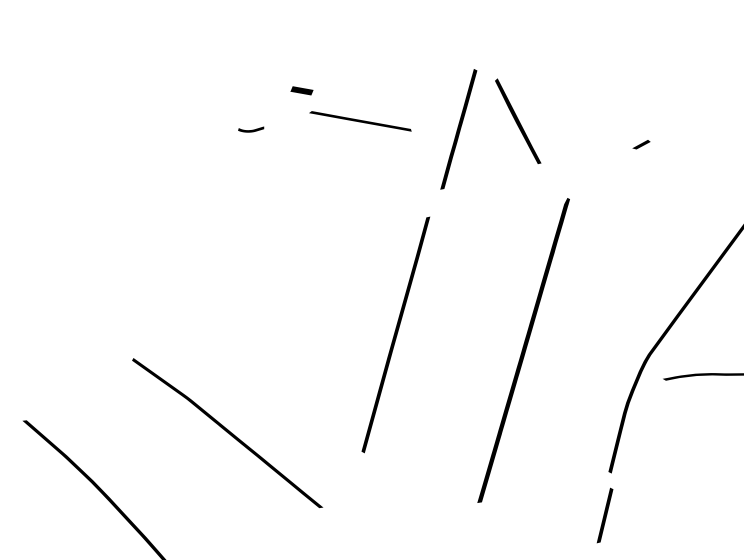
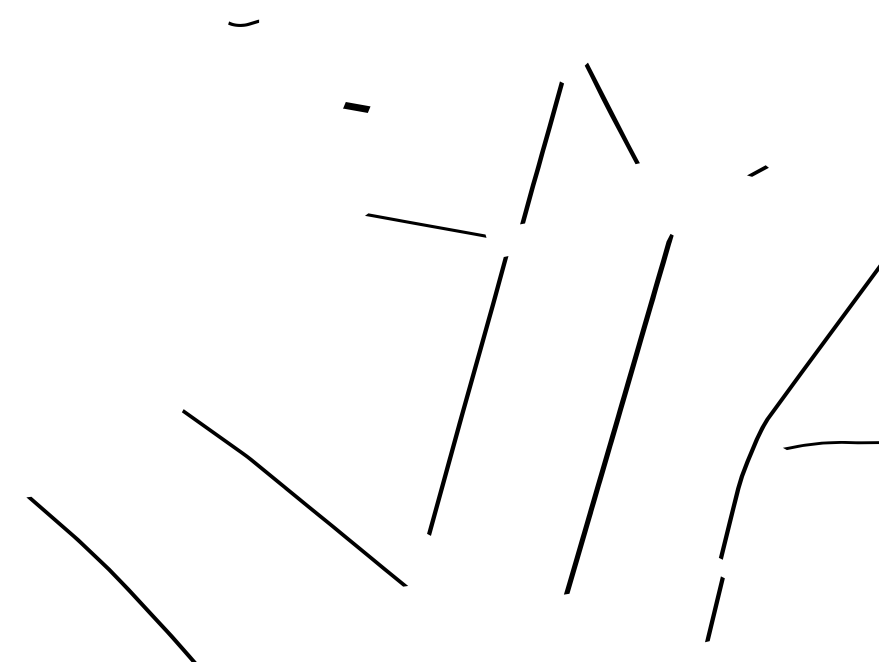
line: (360, 121) -> (425, 225), moved
part: (518, 121) -> (612, 113), moved
part: (250, 128) -> (243, 22), moved
part: (227, 432) -> (294, 497), moved

